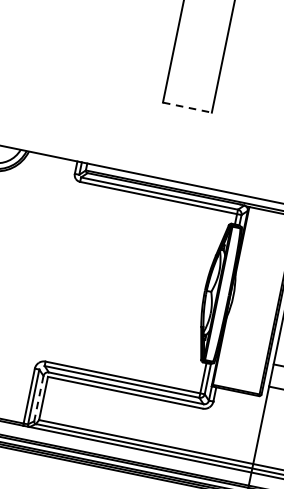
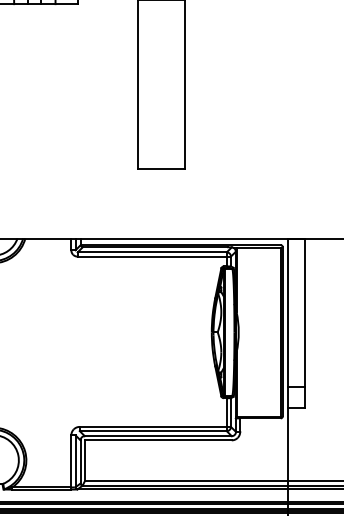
line: (188, 107) -> (162, 168), dashed -> solid
line: (38, 398) -> (80, 461), dashed -> solid

